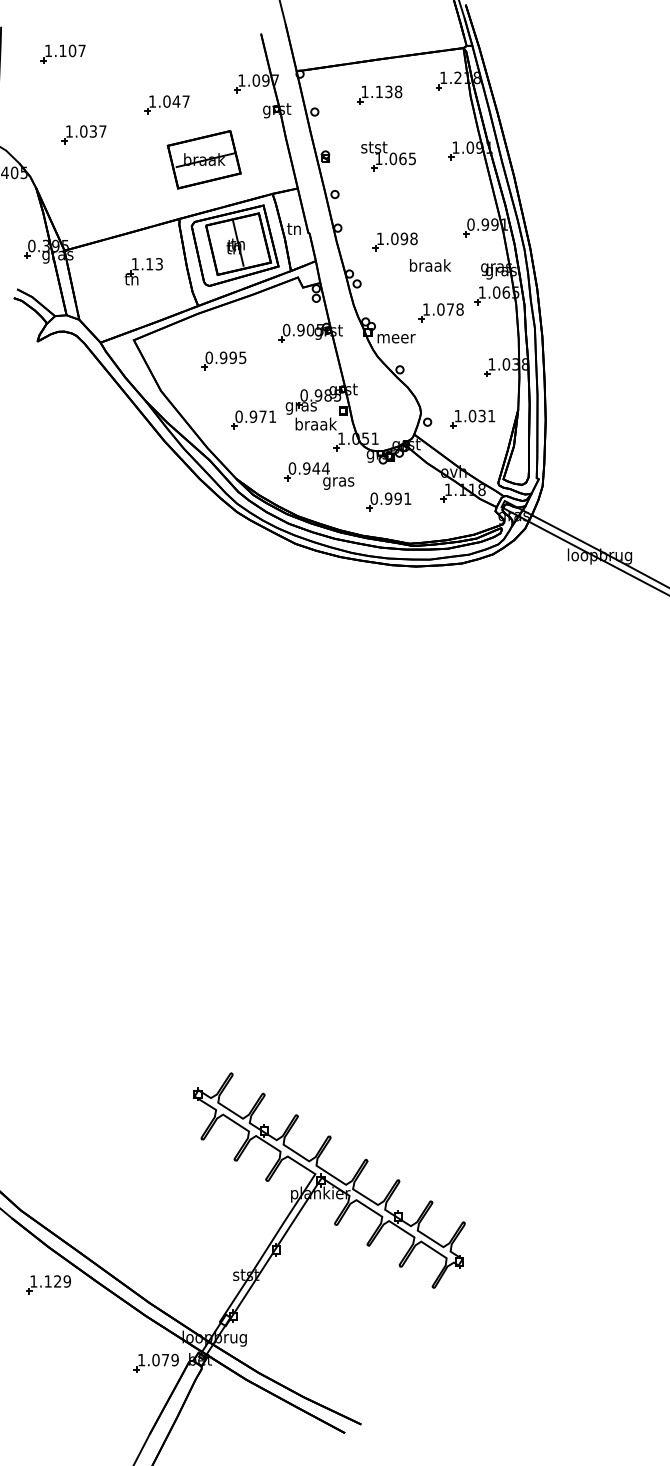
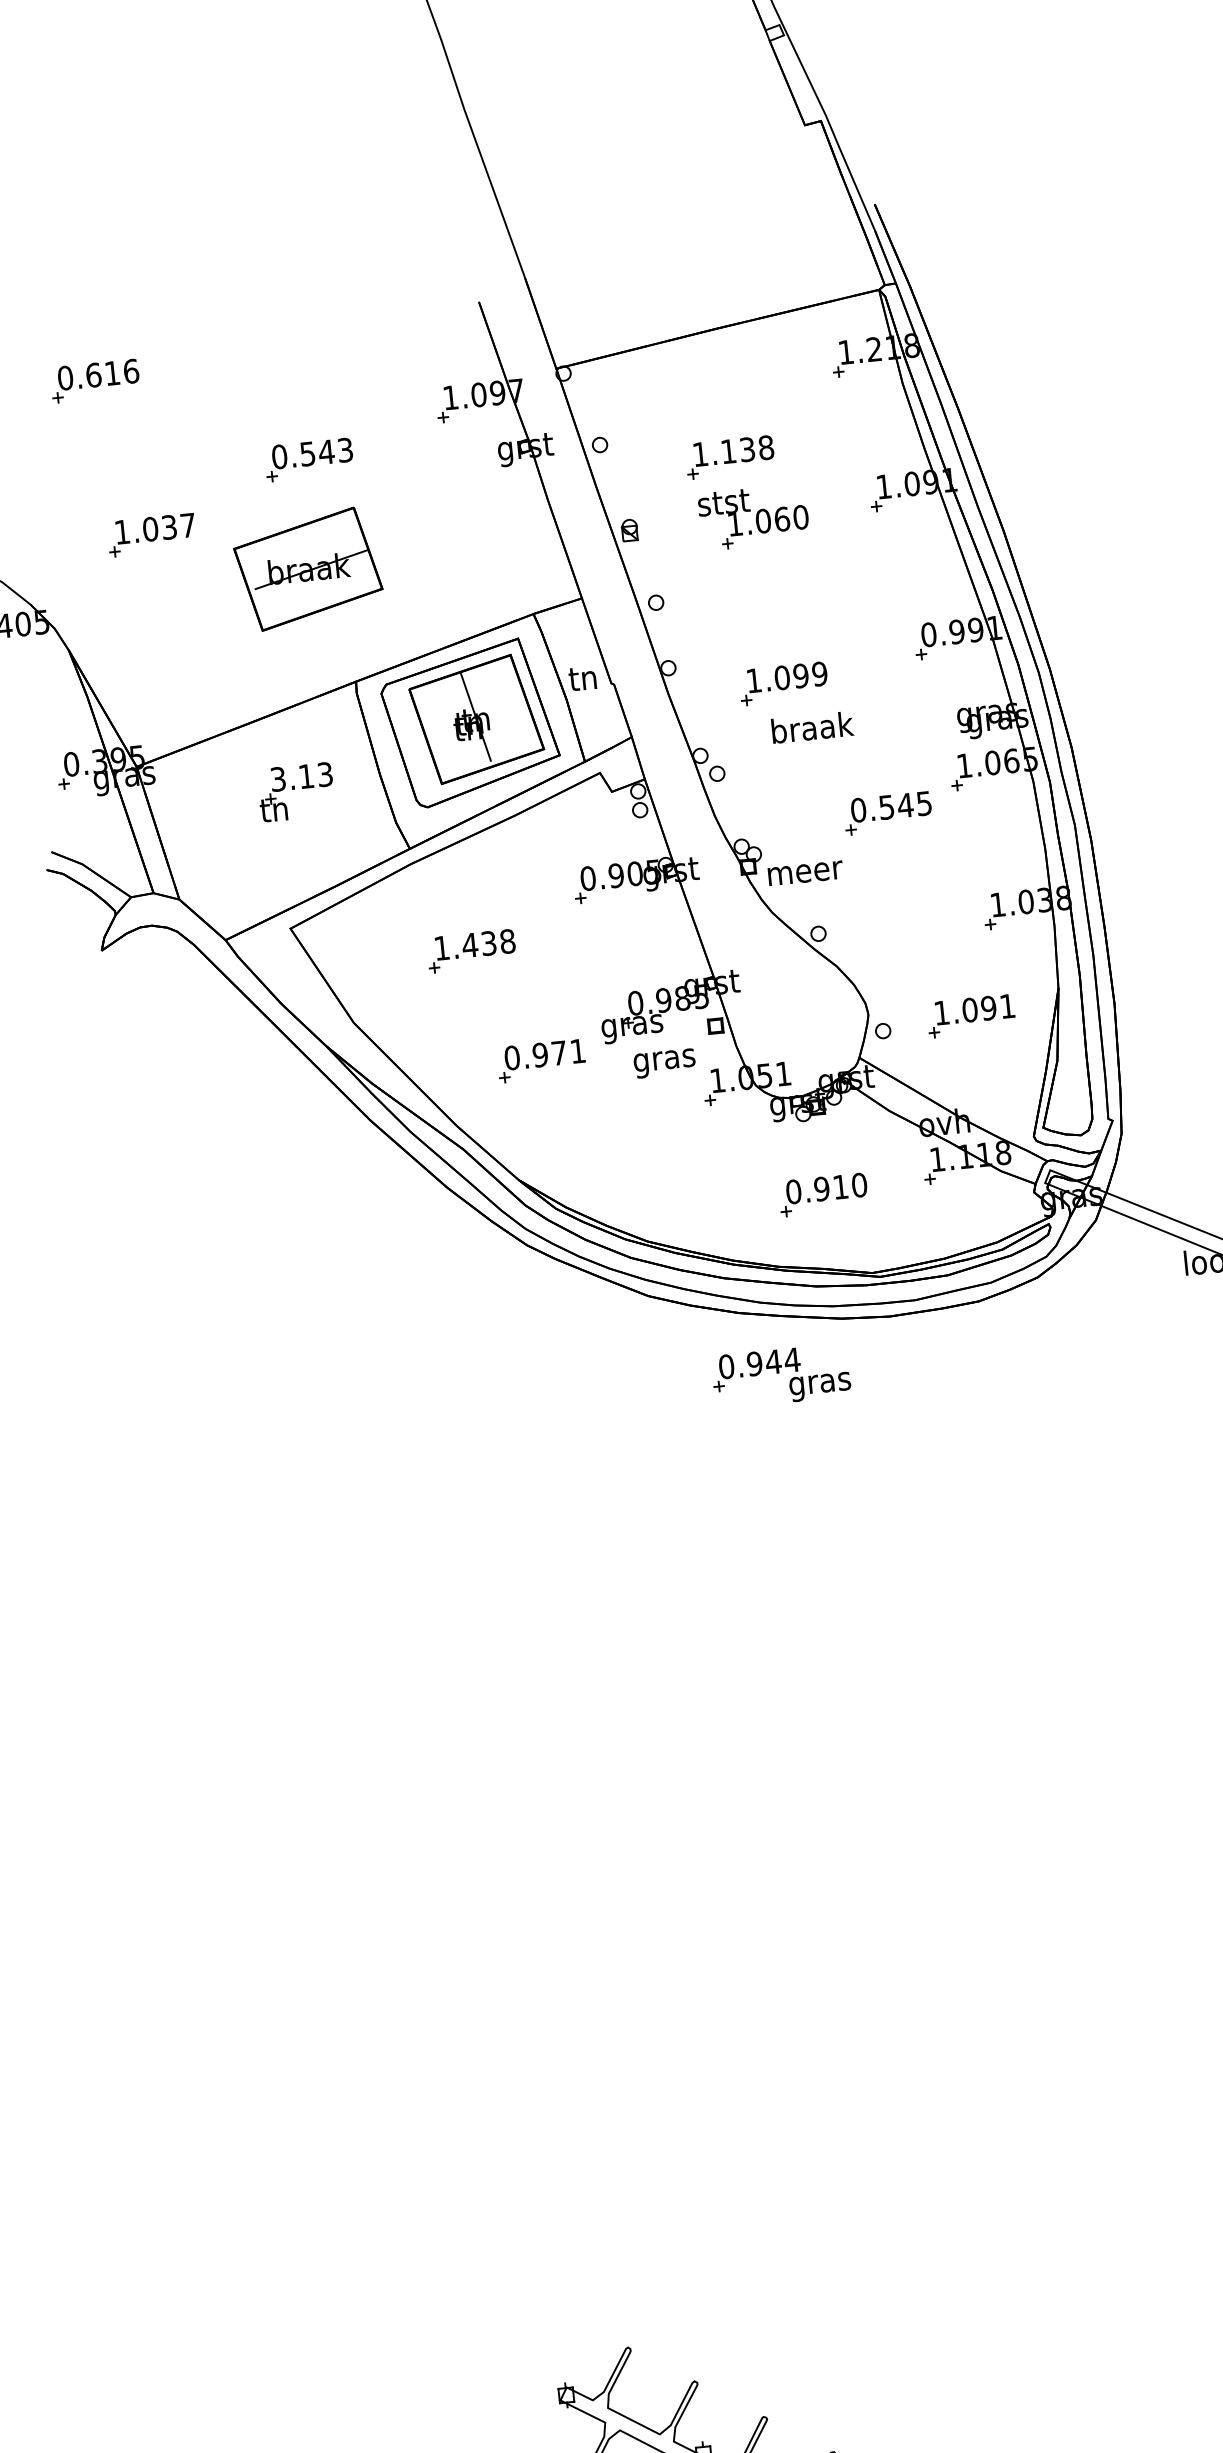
text: (64, 50) -> (96, 374), 1.107 -> 0.616
part: (379, 94) -> (729, 456), moved
text: (168, 101) -> (310, 453), 1.047 -> 0.543
text: (412, 158) -> (800, 516), 1.065 -> 1.060
part: (203, 159) -> (306, 568), moved
text: (413, 238) -> (818, 673), 1.098 -> 1.099
text: (134, 264) -> (276, 780), 1.13 -> 3.13
text: (430, 265) -> (812, 727), moved
text: (442, 309) -> (889, 806), 1.078 -> 0.545
text: (225, 357) -> (473, 944), 0.995 -> 1.438
text: (481, 416) -> (987, 1009), 1.031 -> 1.091
text: (315, 425) -> (663, 1059), braak -> gras
part: (319, 475) -> (781, 1375), moved
text: (402, 498) -> (849, 1185), 0.991 -> 0.910

